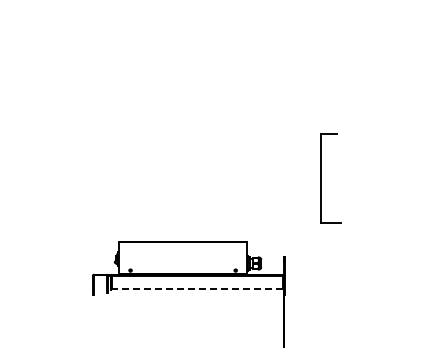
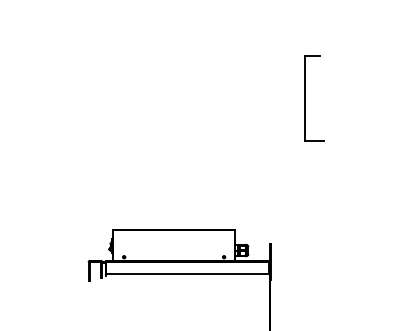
part: (321, 178) -> (305, 98), moved
line: (197, 288) -> (187, 274), dashed -> solid

